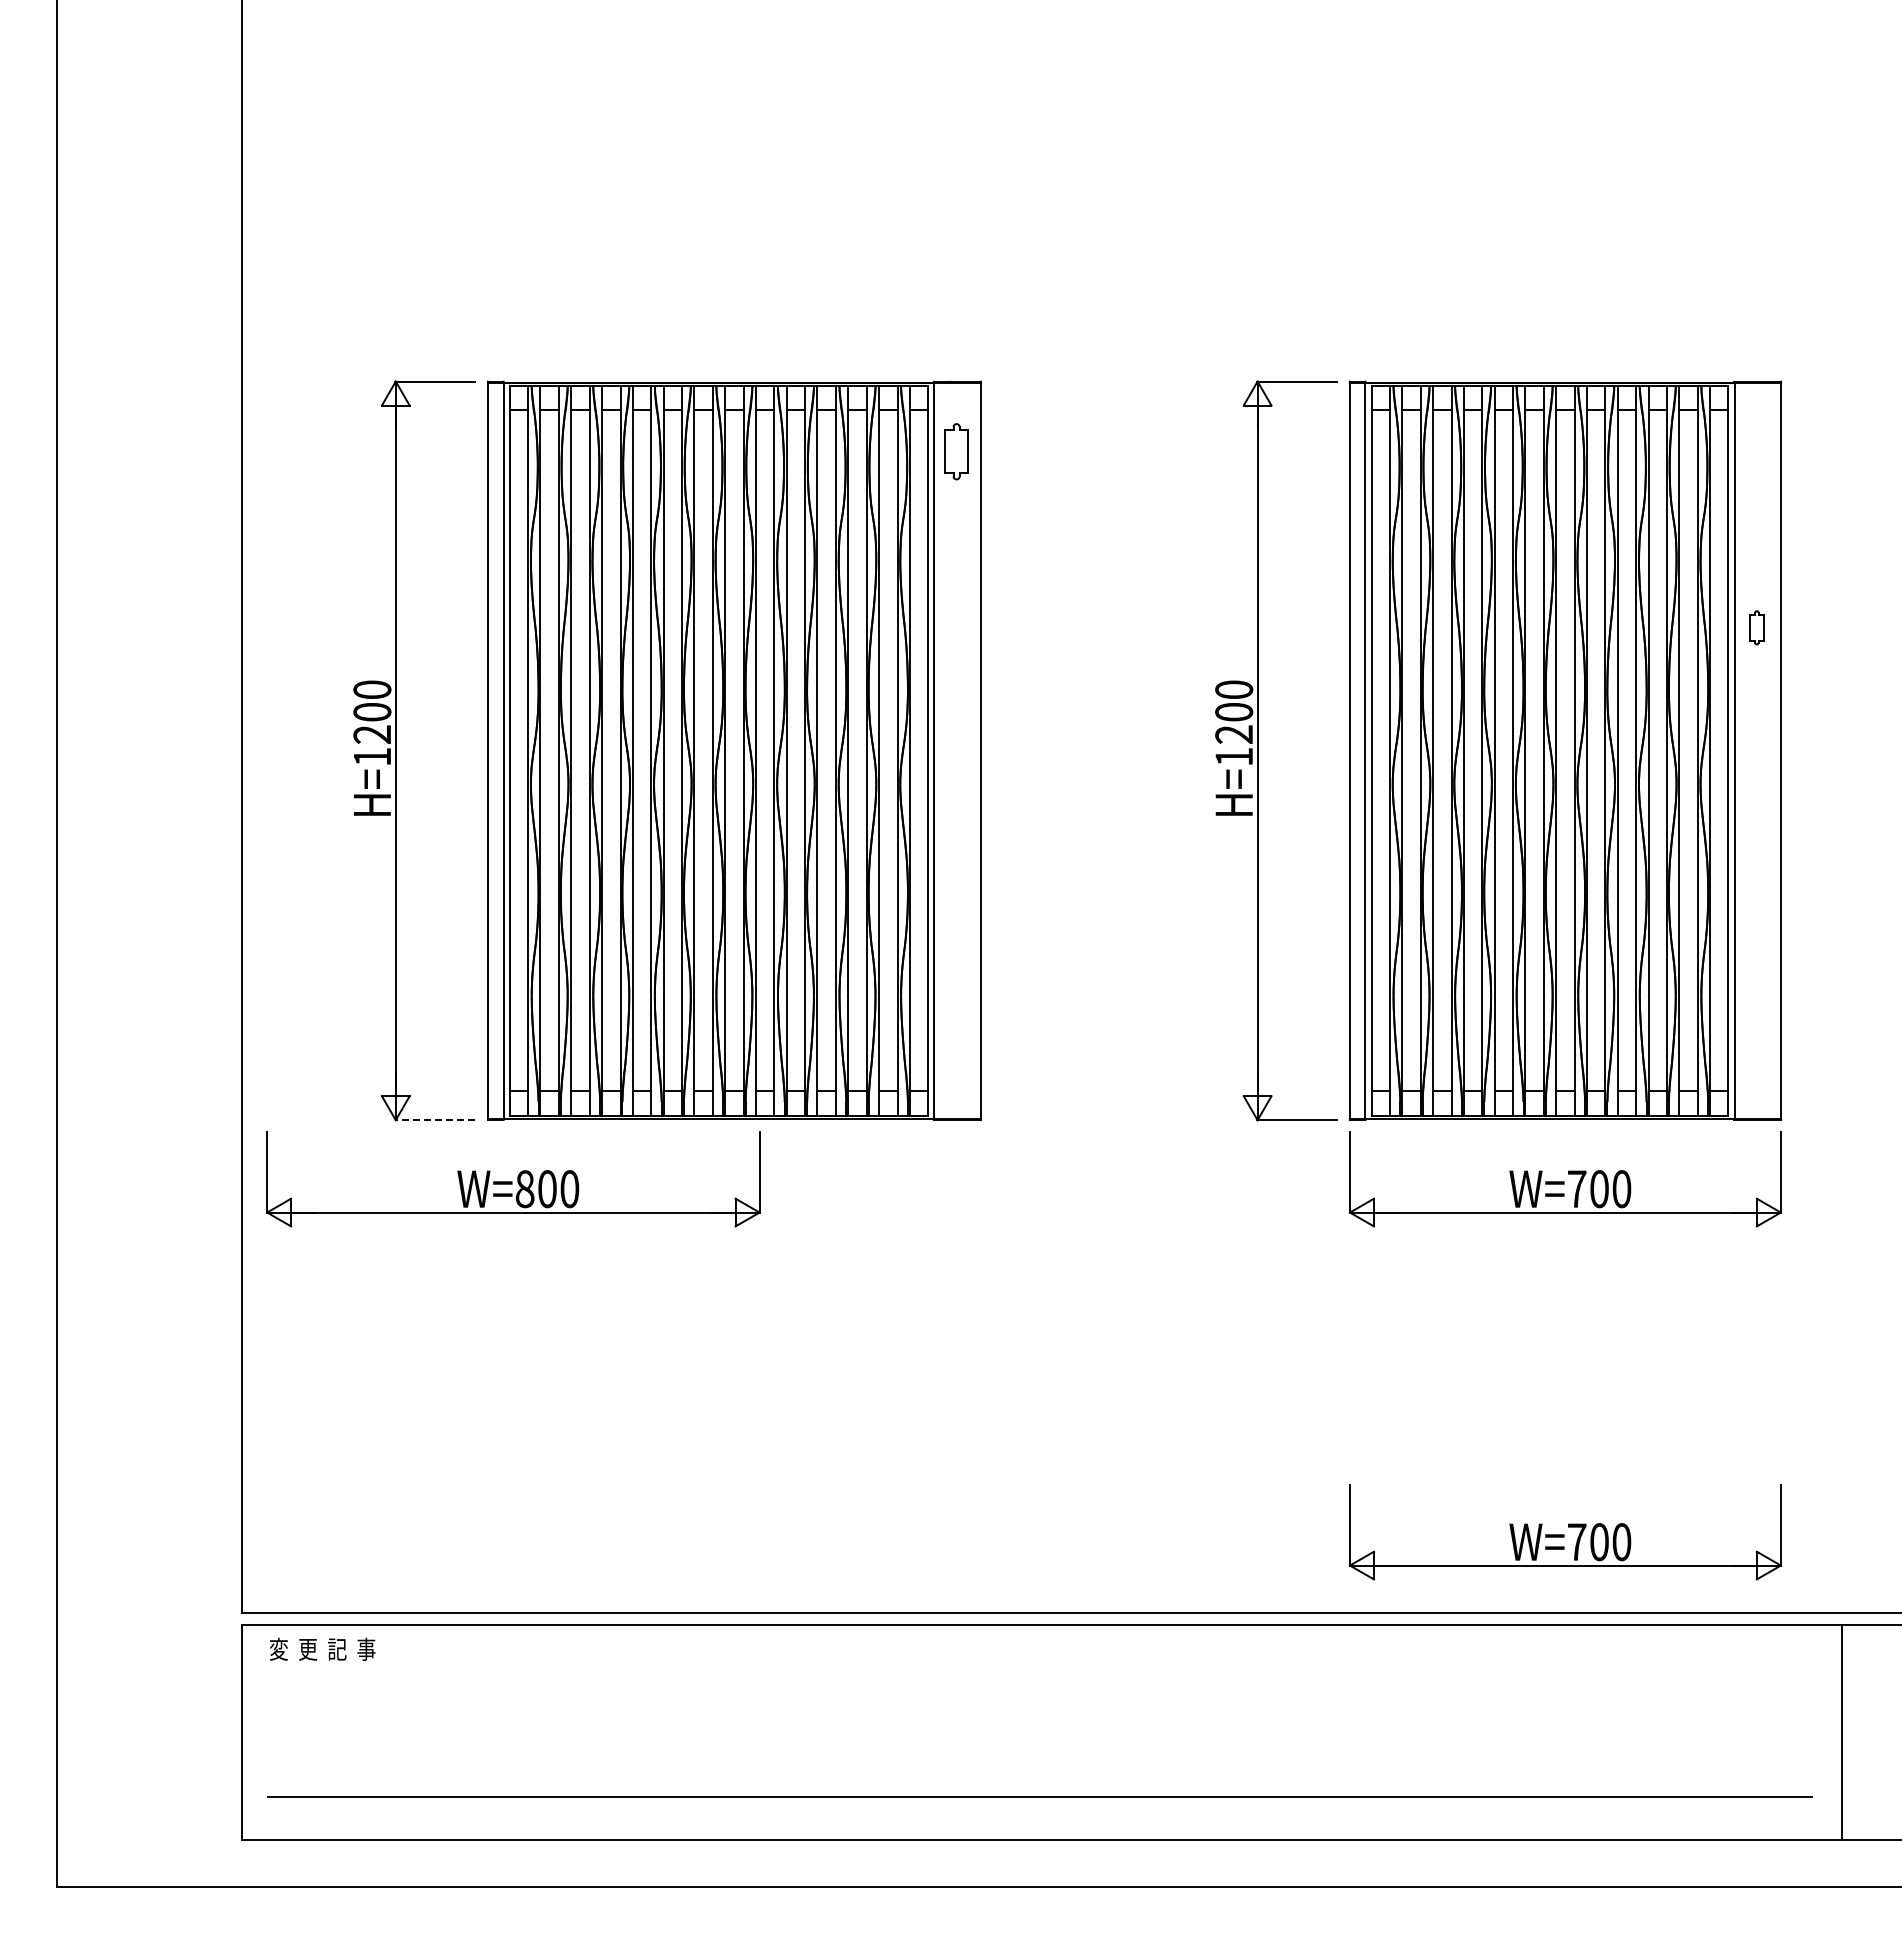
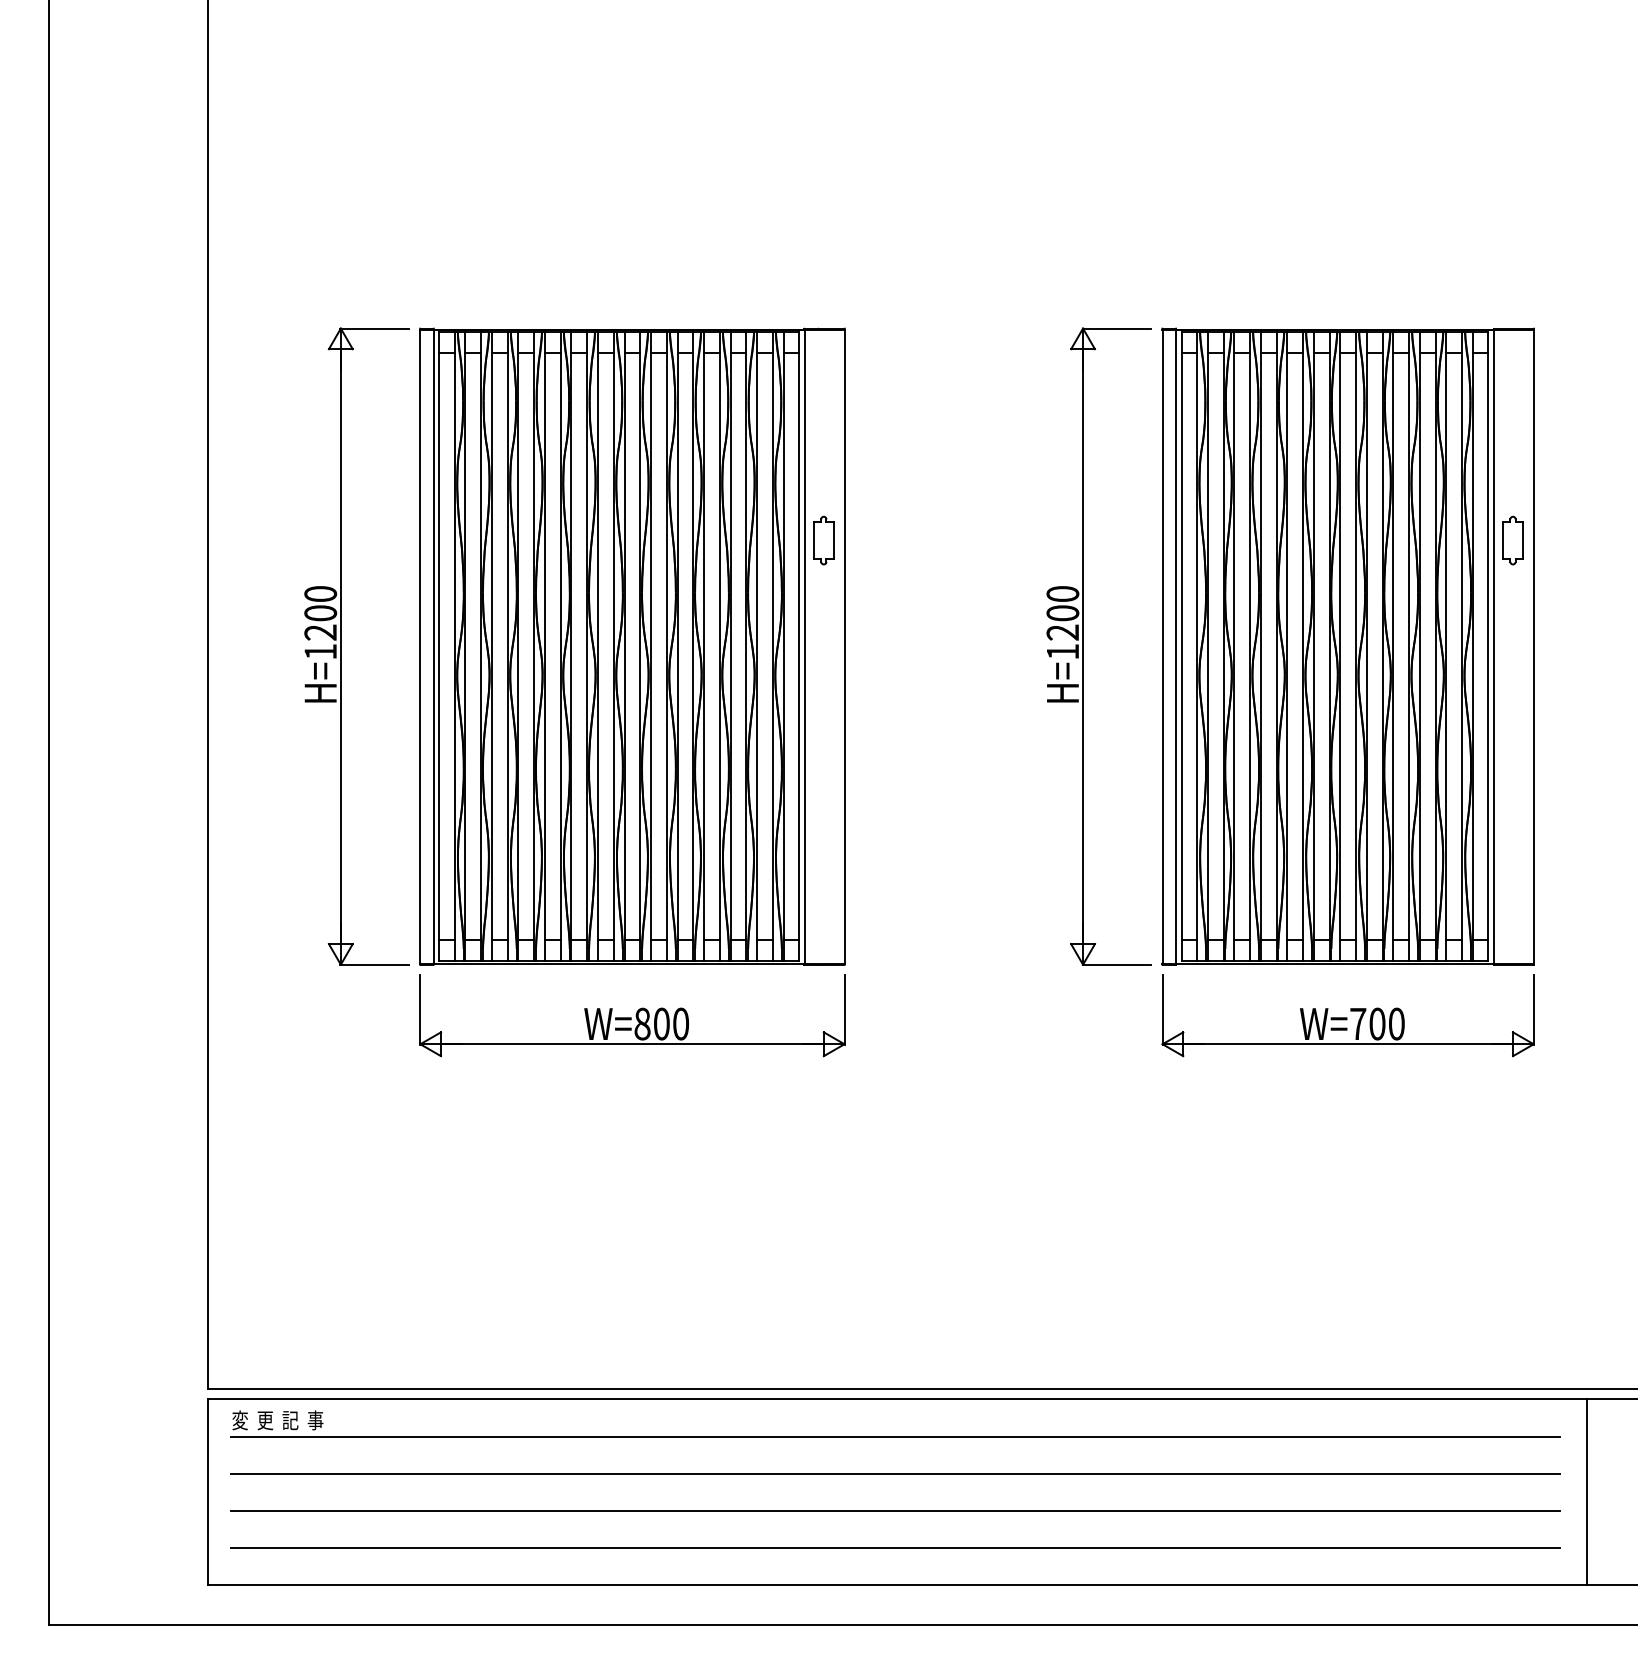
part: (956, 451) -> (823, 540), moved
part: (1756, 627) -> (1512, 540), size x1.67
line: (434, 1120) -> (374, 964), dashed -> solid
part: (513, 1179) -> (632, 1015), moved
part: (1564, 1532) -> (1347, 1319), removed
line: (1039, 1668) -> (895, 1436), added
line: (1039, 1711) -> (895, 1473), added
line: (1039, 1754) -> (895, 1510), added

